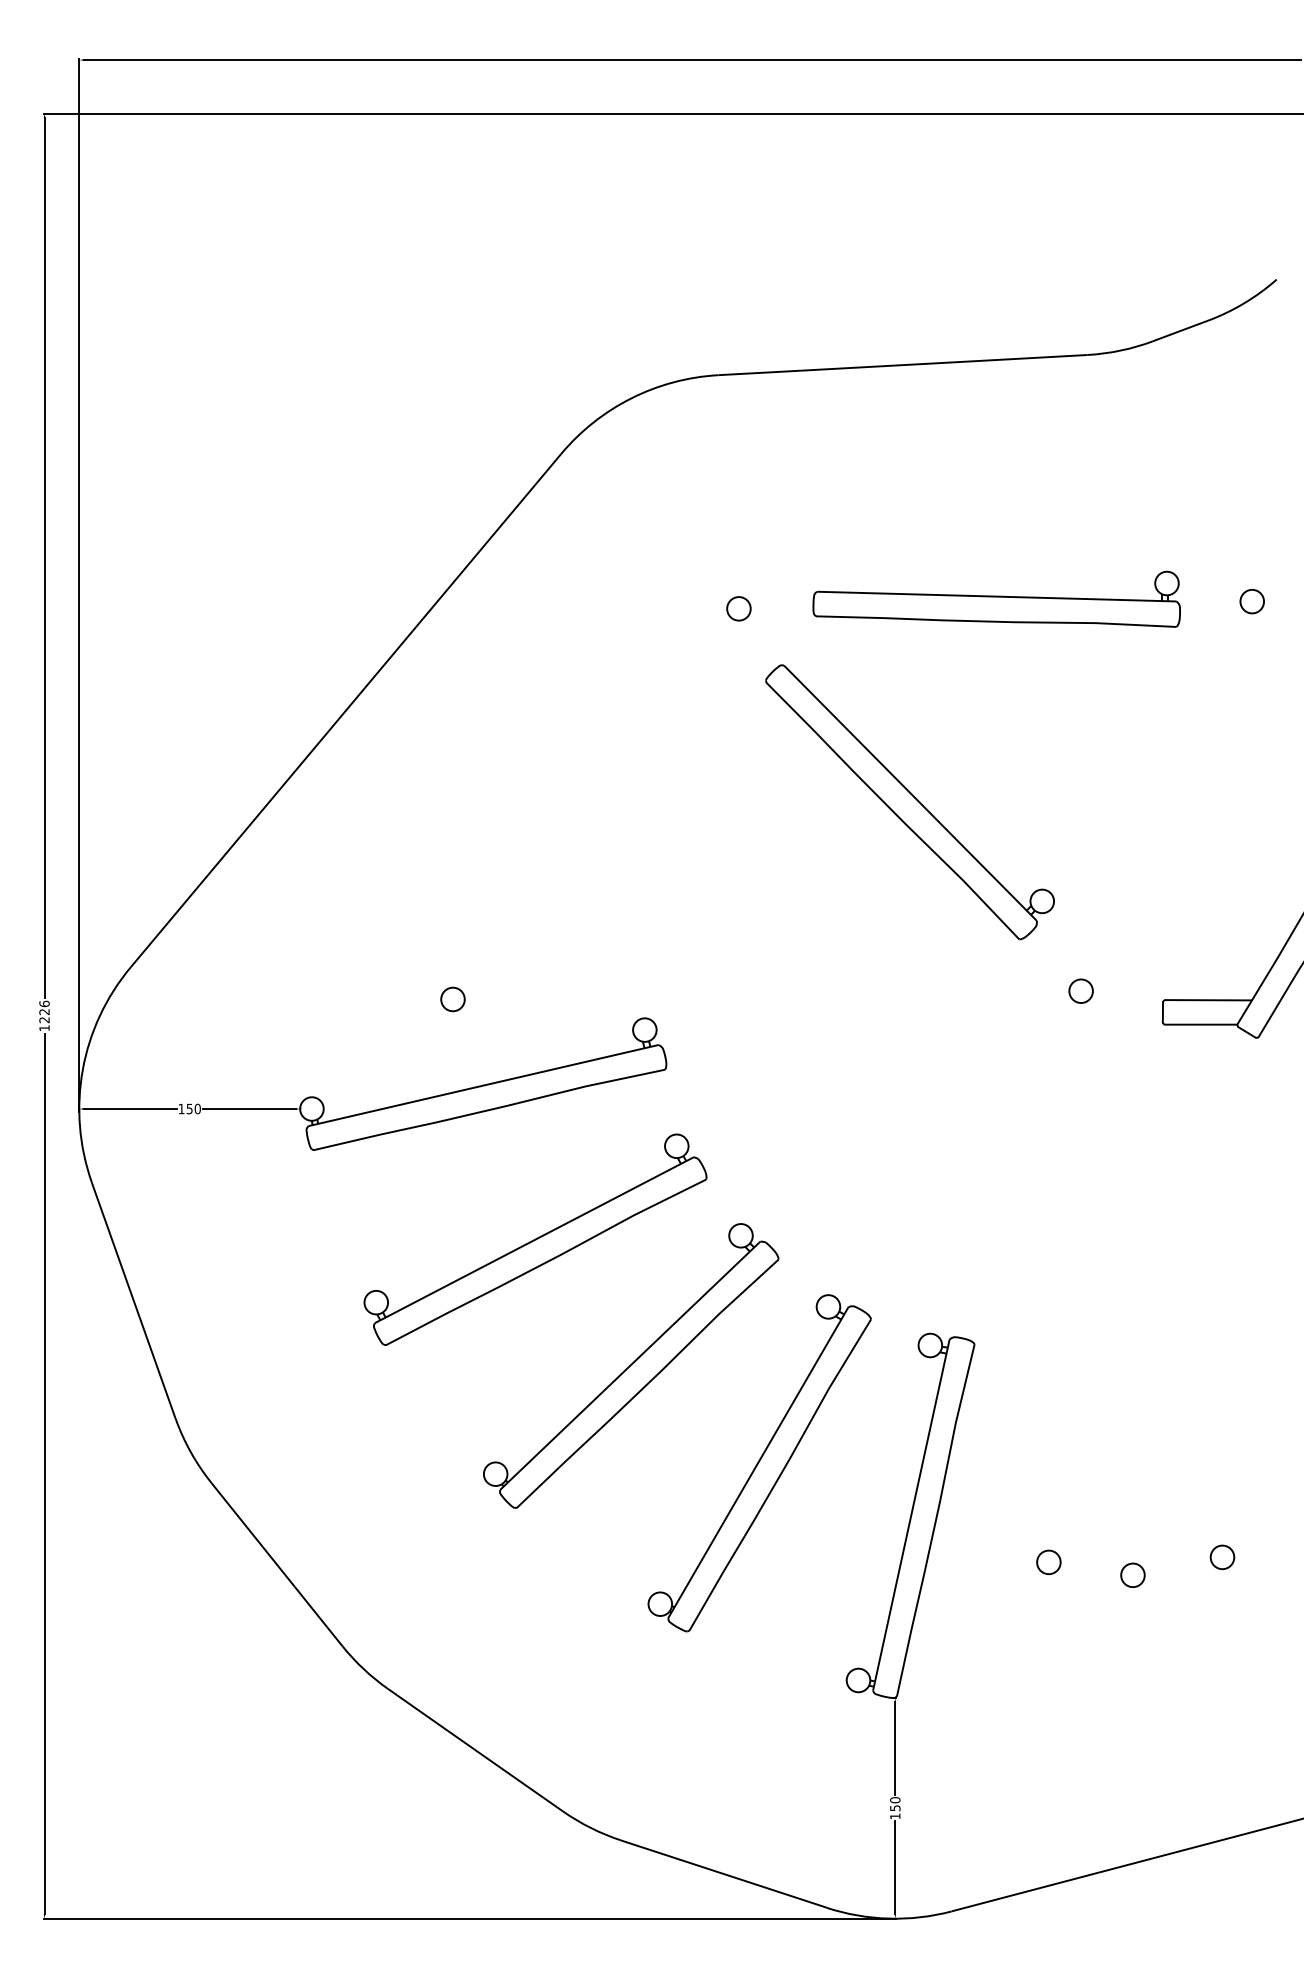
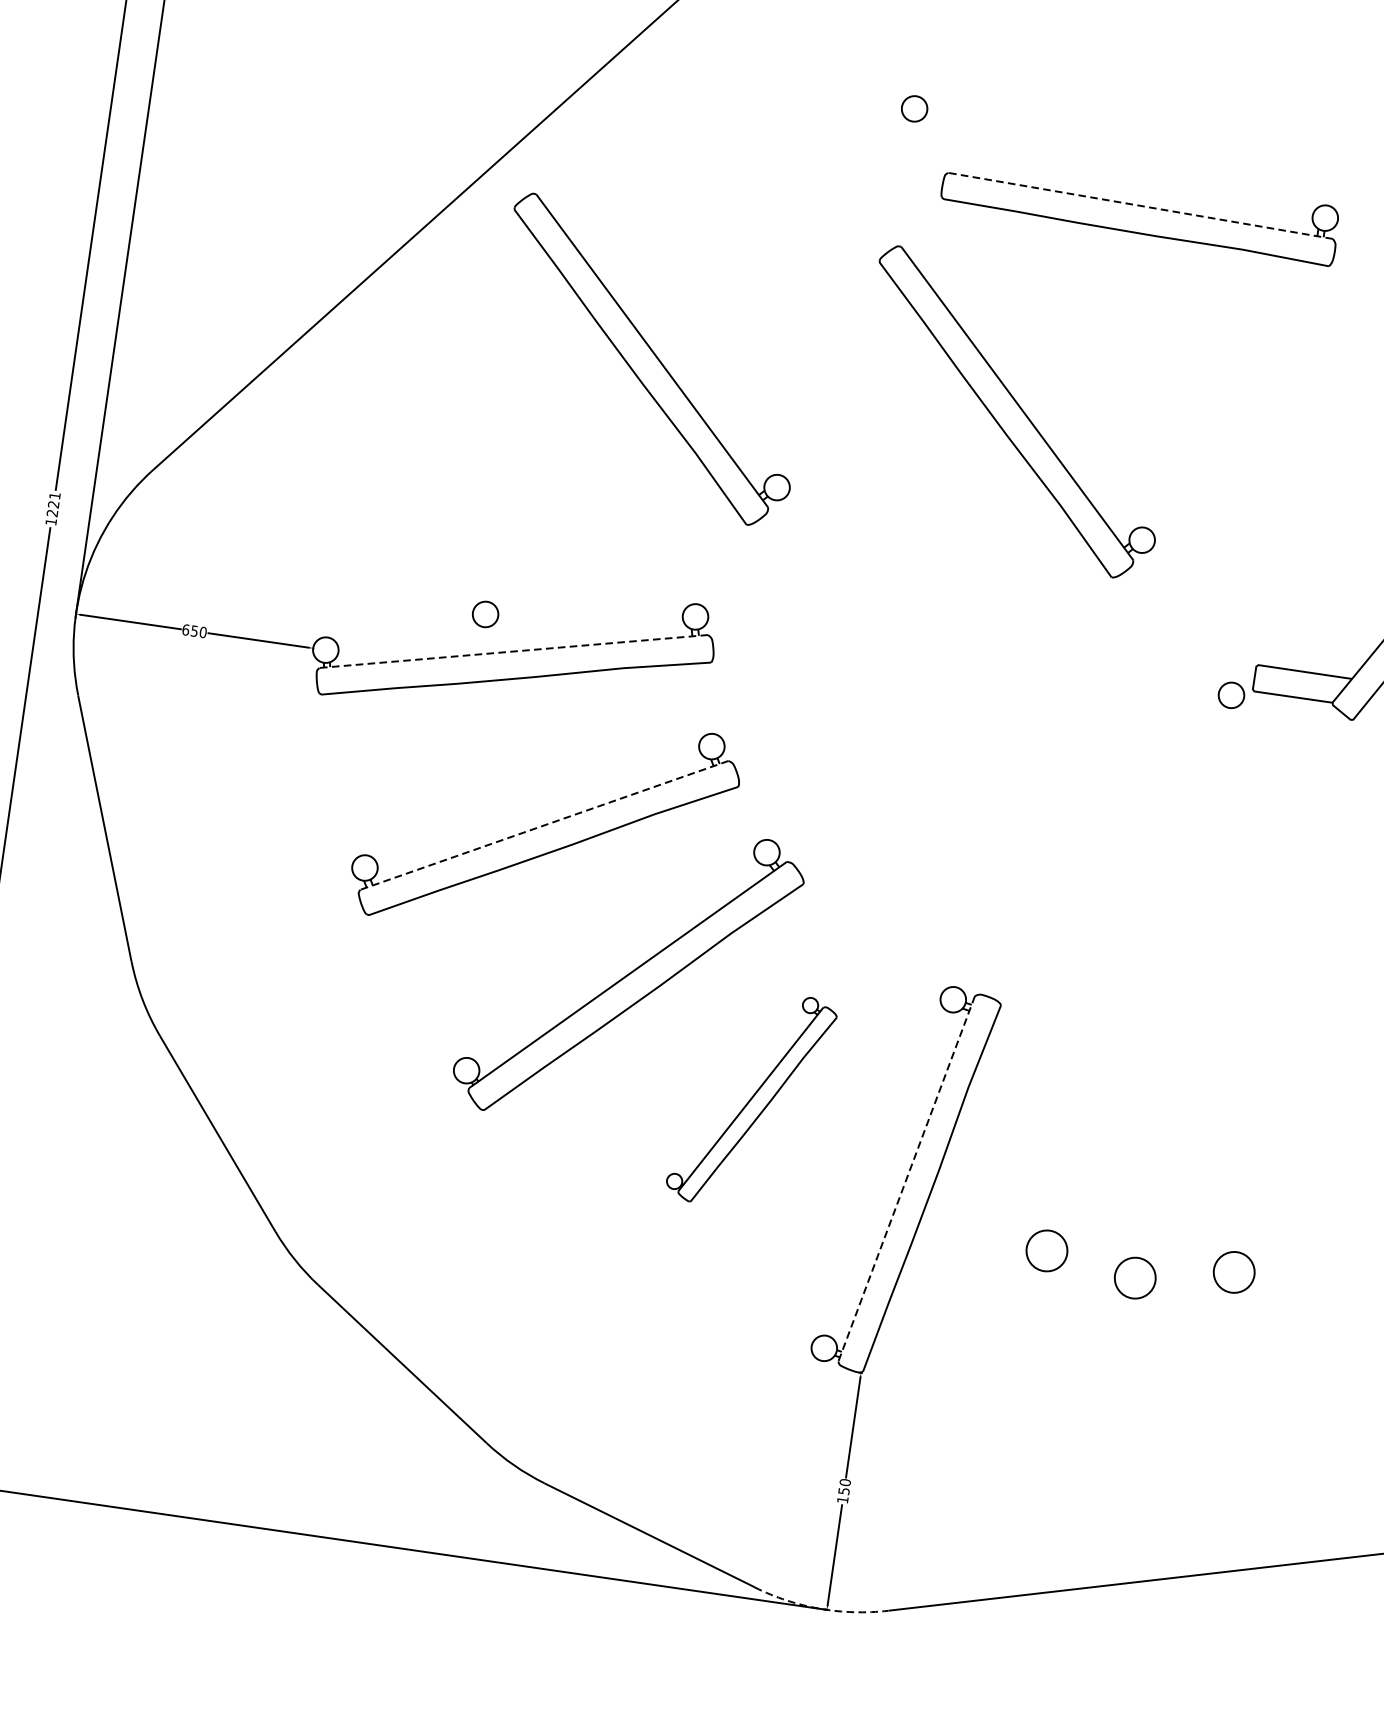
line: (996, 596) -> (1140, 205), solid -> dashed
circle: (738, 608) -> (914, 108), moved
part: (569, 802) -> (649, 360), added
circle: (1080, 990) -> (1230, 694), moved
circle: (452, 999) -> (485, 614), moved
text: (44, 1003) -> (54, 495), 1226 -> 1221
line: (483, 1085) -> (513, 651), solid -> dashed
text: (181, 1108) -> (185, 629), 150 -> 650
line: (534, 1240) -> (544, 825), solid -> dashed
part: (759, 1463) -> (751, 1100), size x0.6
line: (911, 1514) -> (906, 1178), solid -> dashed
circle: (1222, 1557) -> (1234, 1272), size x1.6
circle: (1048, 1562) -> (1046, 1251), size x1.6
circle: (1132, 1574) -> (1134, 1276), size x1.6
arc: (888, 1918) -> (819, 1608), solid -> dashed

